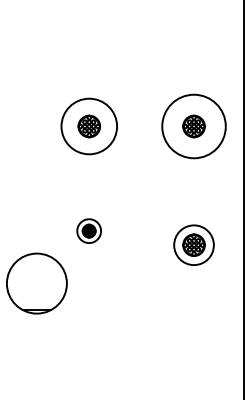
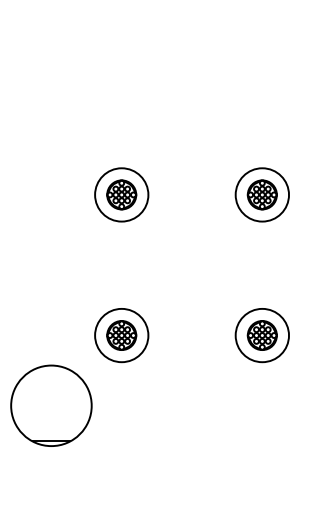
circle: (89, 126) -> (122, 194), size x0.71
circle: (193, 126) -> (261, 194), size x0.62
part: (88, 230) -> (120, 334), size x1.67
part: (193, 244) -> (261, 334), moved

